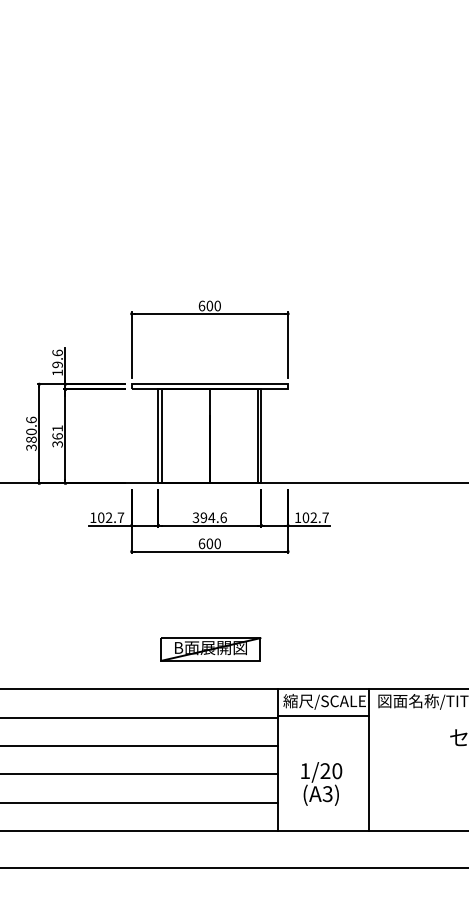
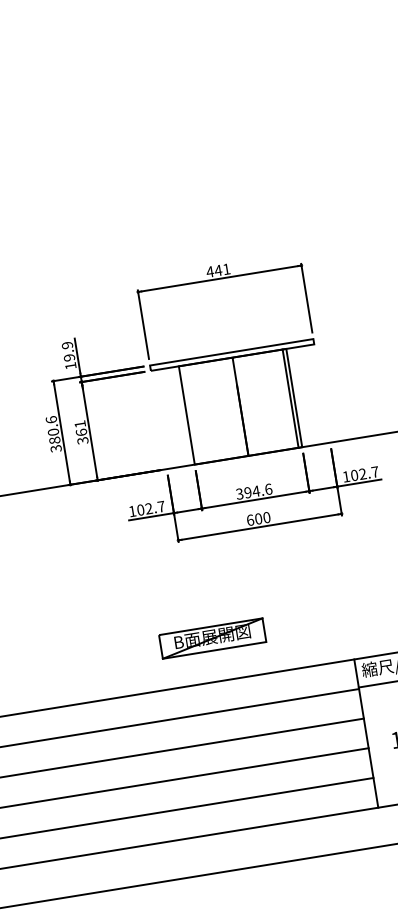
text: (209, 305) -> (217, 270), 600 -> 441
text: (57, 352) -> (67, 344), 19.6 -> 19.9
line: (161, 436) -> (190, 415), removed
part: (210, 649) -> (212, 638), moved

